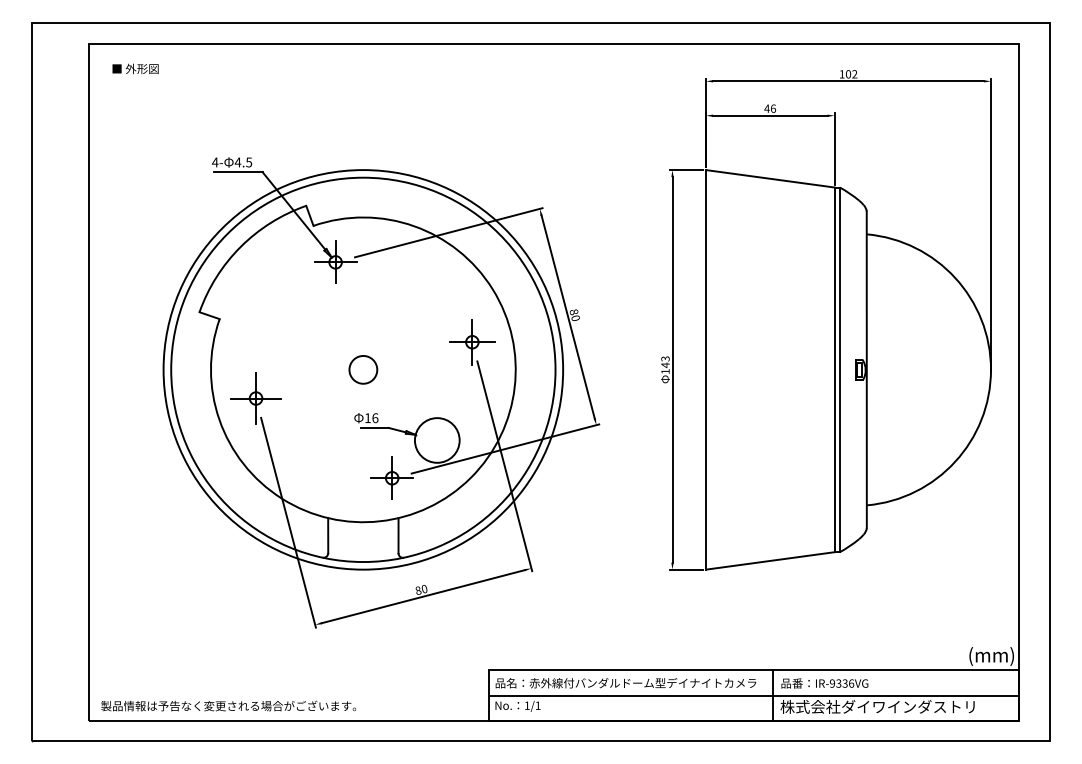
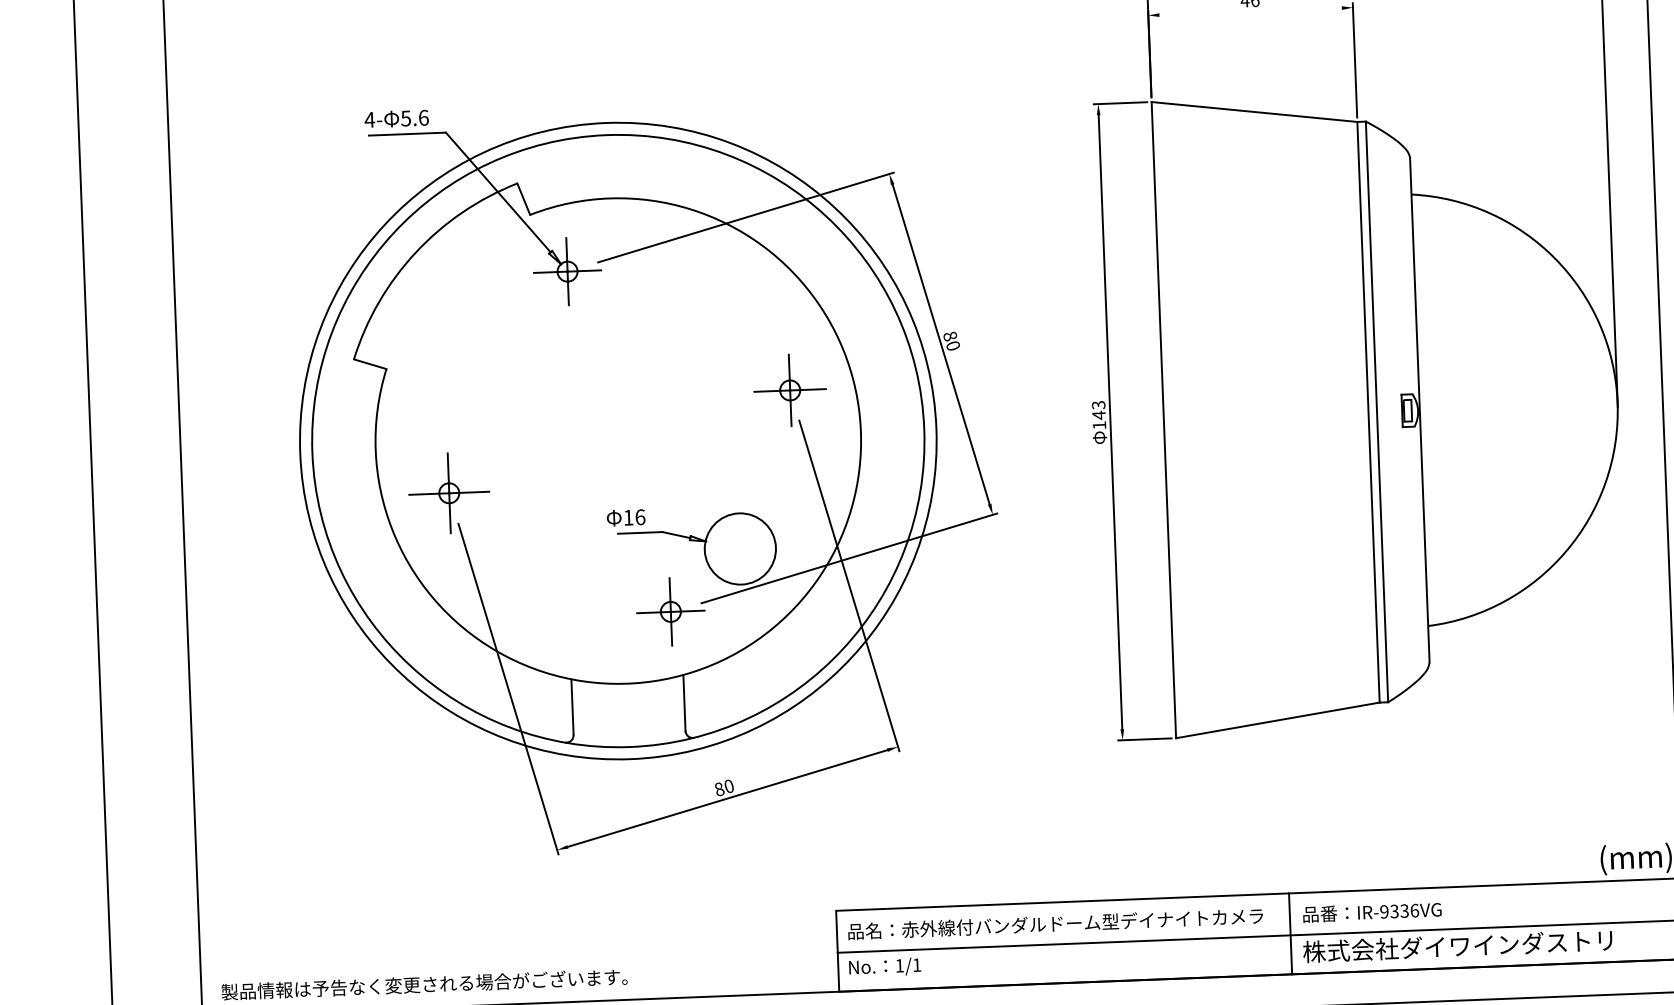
line: (770, 115) -> (1250, 11), removed
text: (243, 162) -> (414, 118), 4.5 -> 5.6
circle: (363, 369) -> (618, 440), removed

